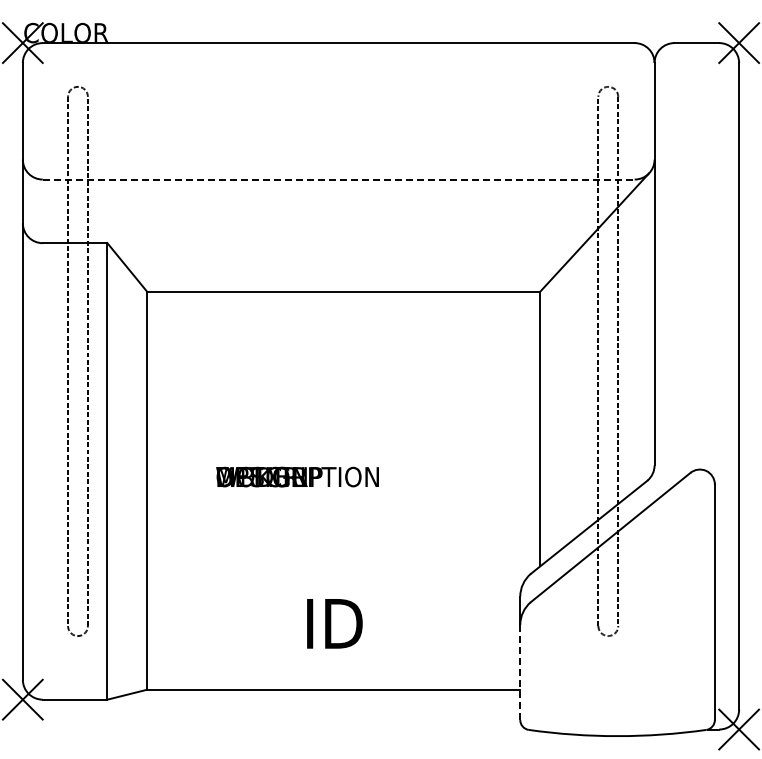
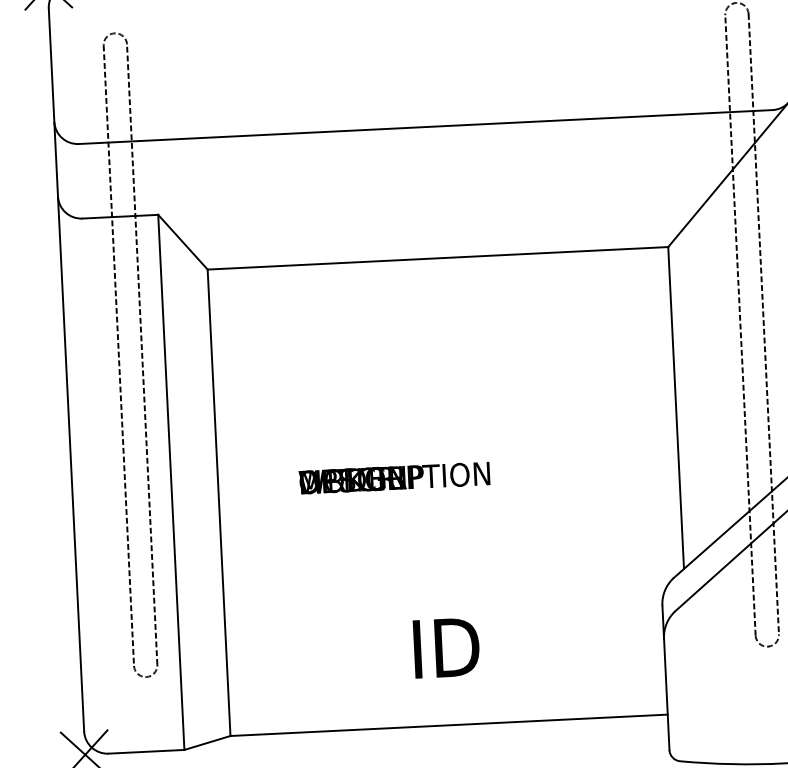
line: (338, 179) -> (425, 126), dashed -> solid
line: (520, 672) -> (667, 694), dashed -> solid

